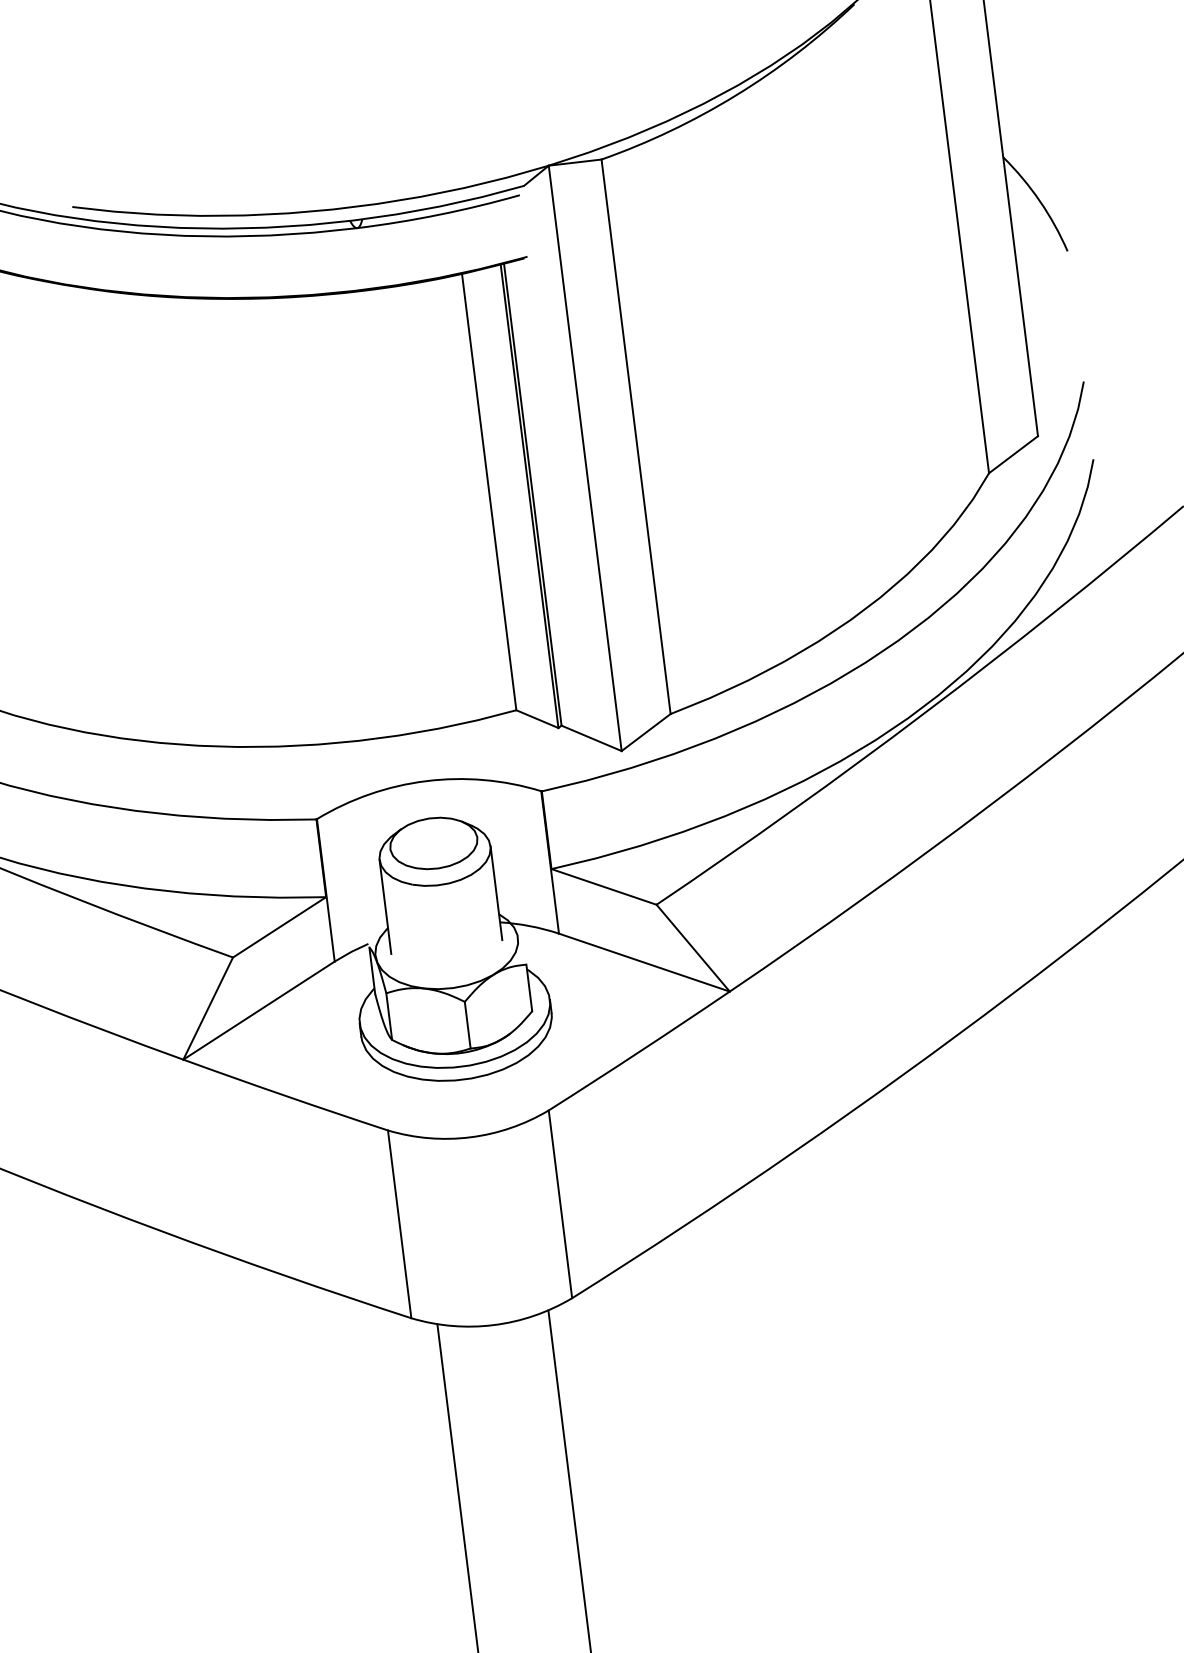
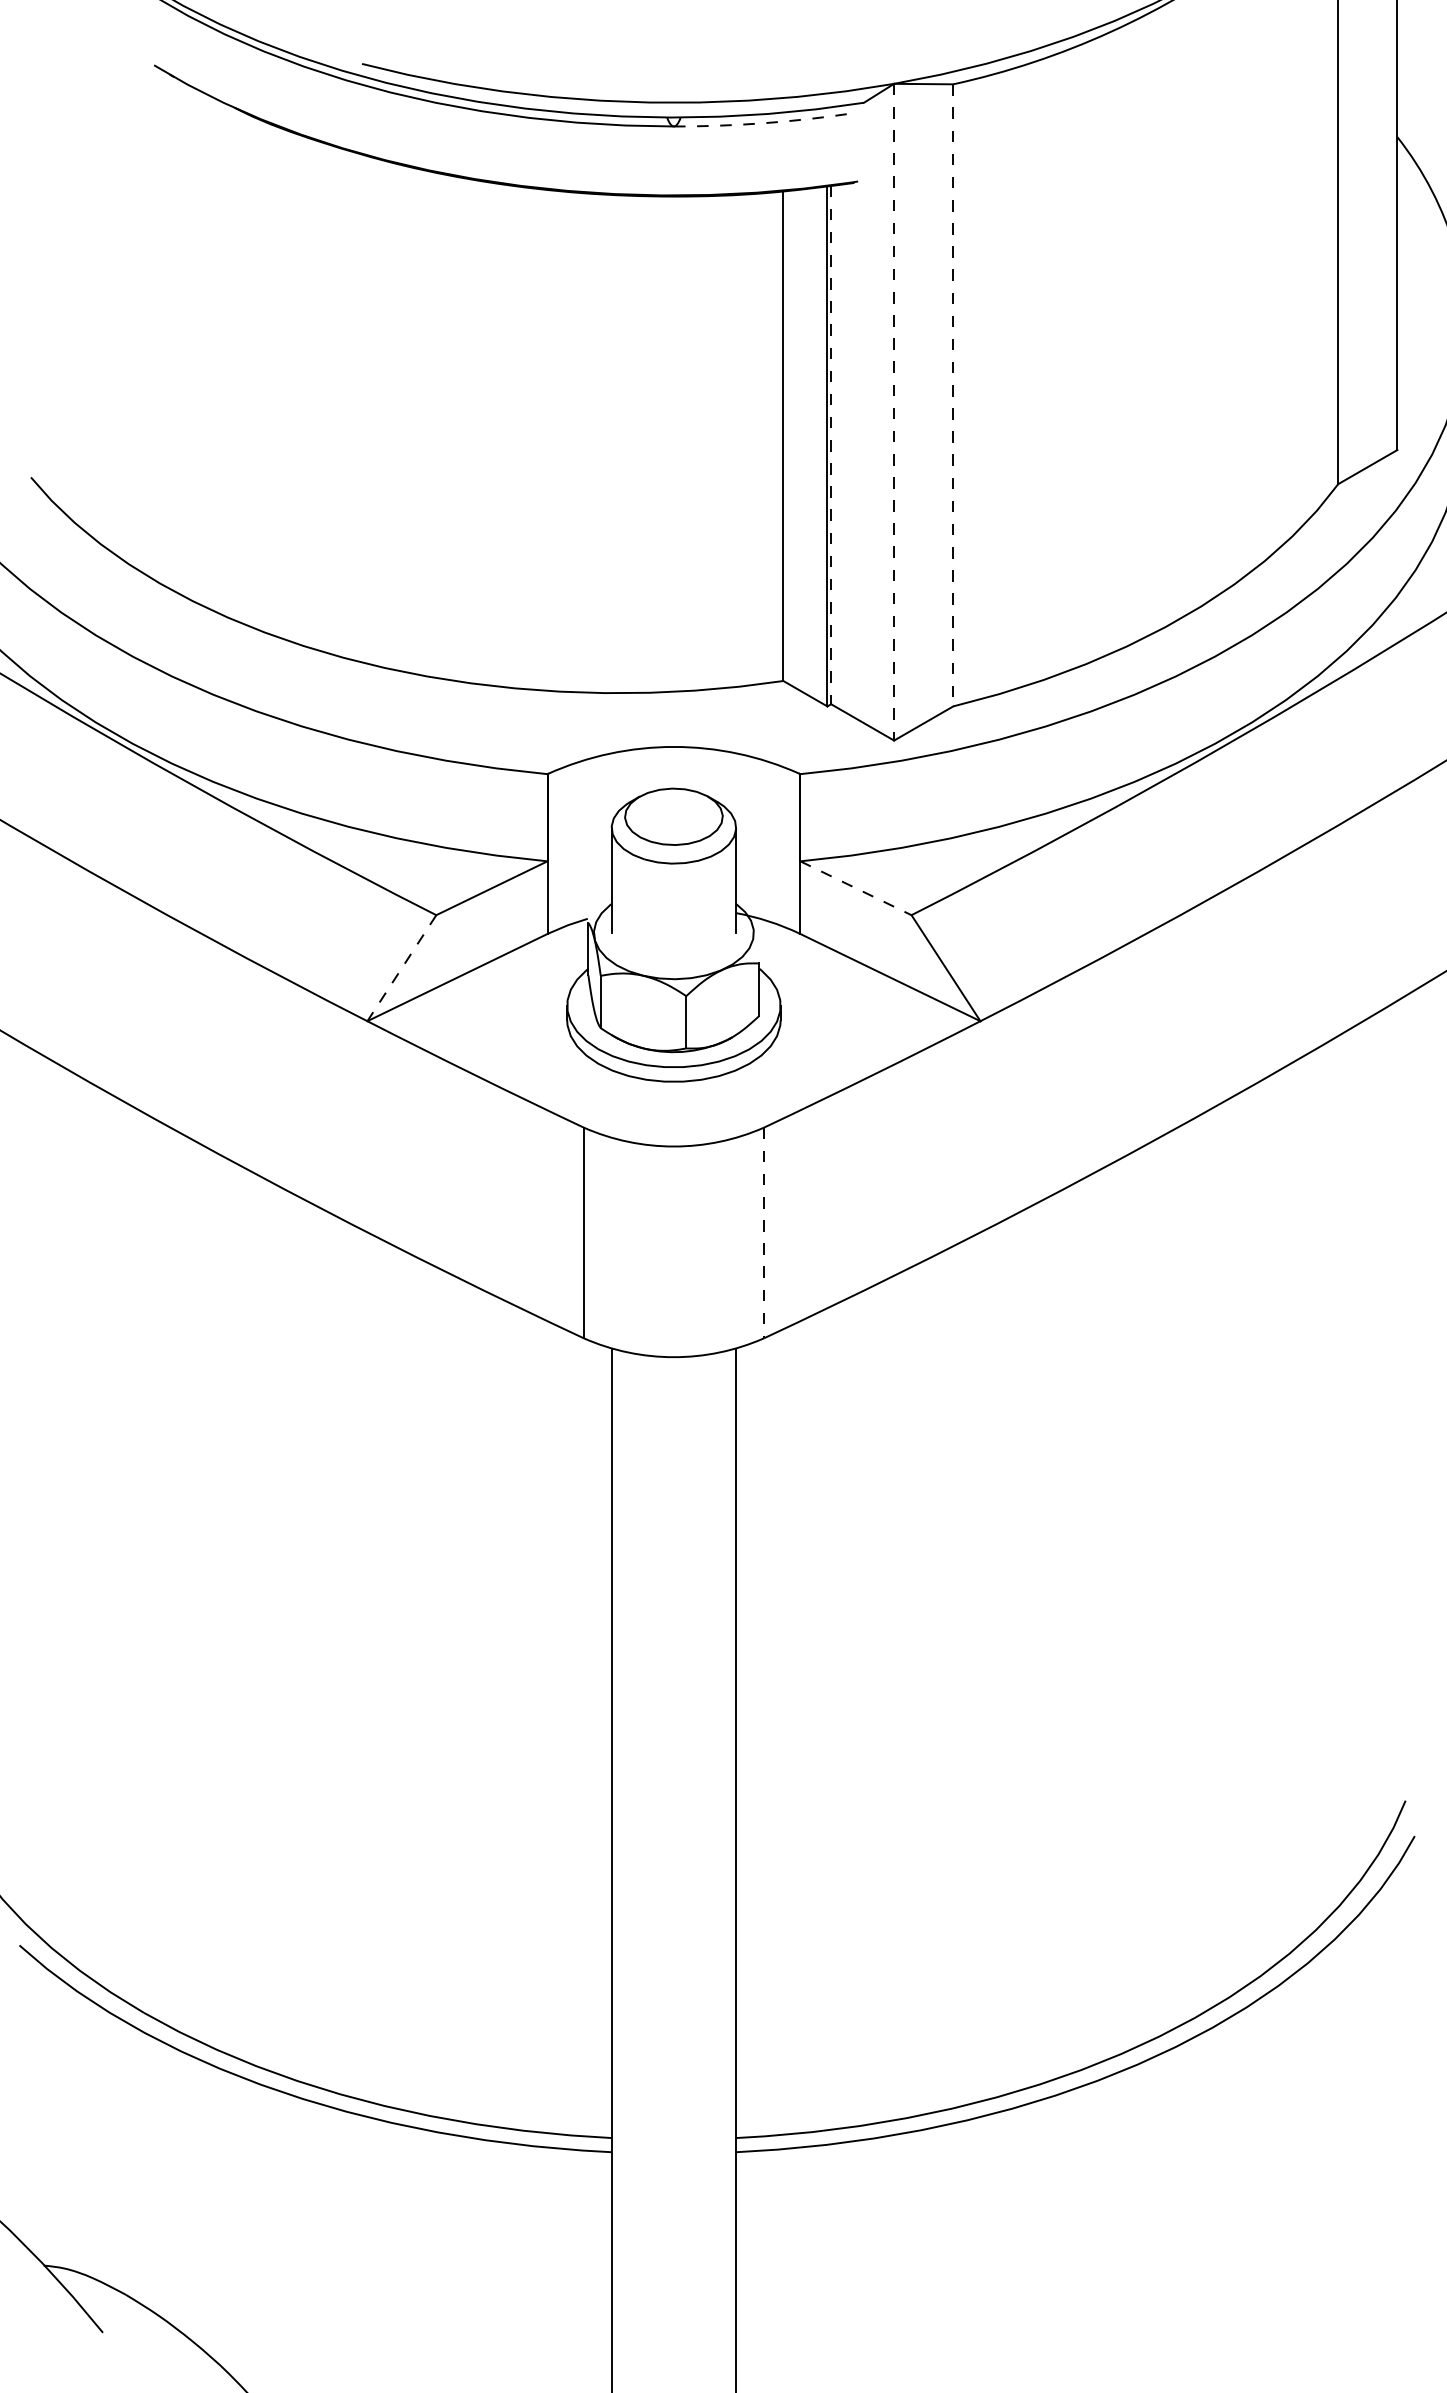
arc: (439, 215) -> (766, 123), solid -> dashed
line: (636, 436) -> (953, 395), solid -> dashed
line: (585, 458) -> (894, 412), solid -> dashed
line: (533, 494) -> (831, 445), solid -> dashed
line: (603, 887) -> (855, 888), solid -> dashed
line: (207, 1008) -> (401, 968), solid -> dashed
line: (560, 1204) -> (764, 1233), solid -> dashed

